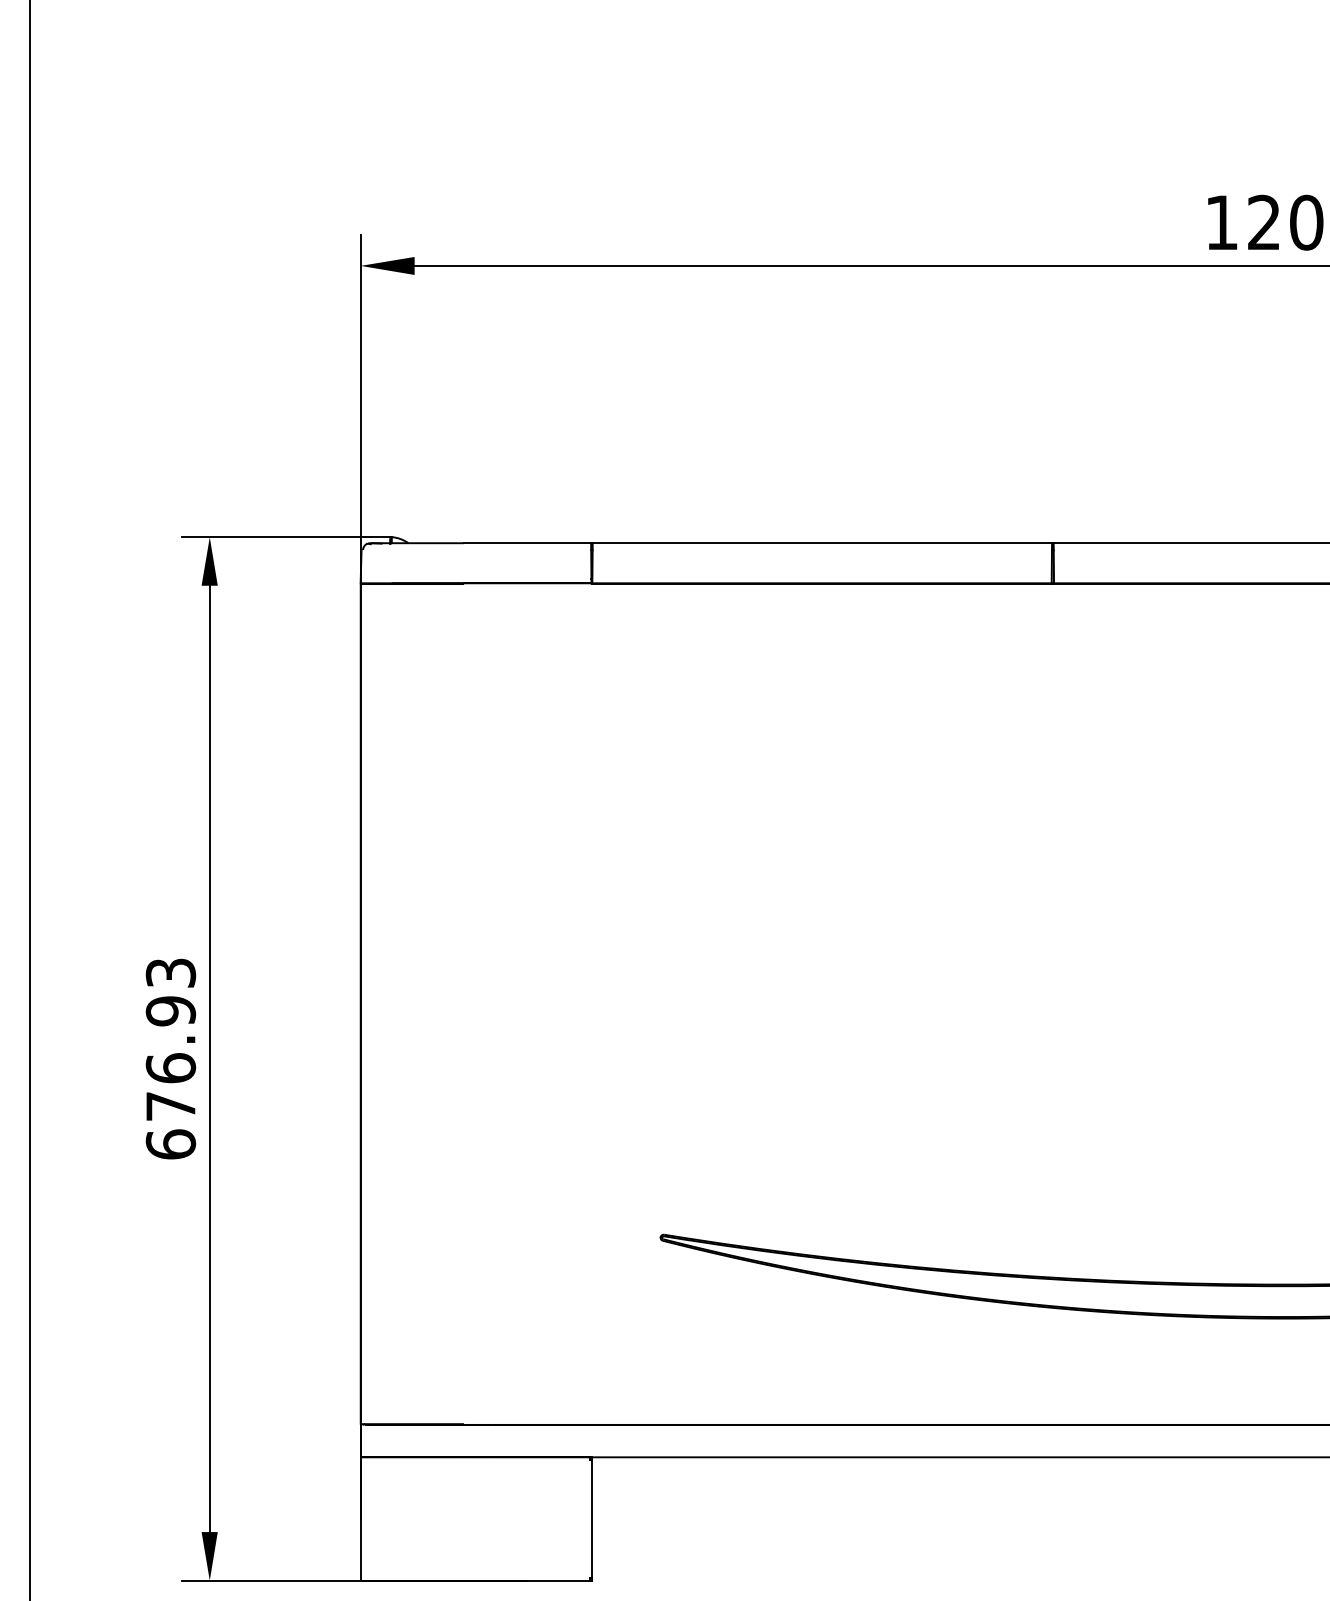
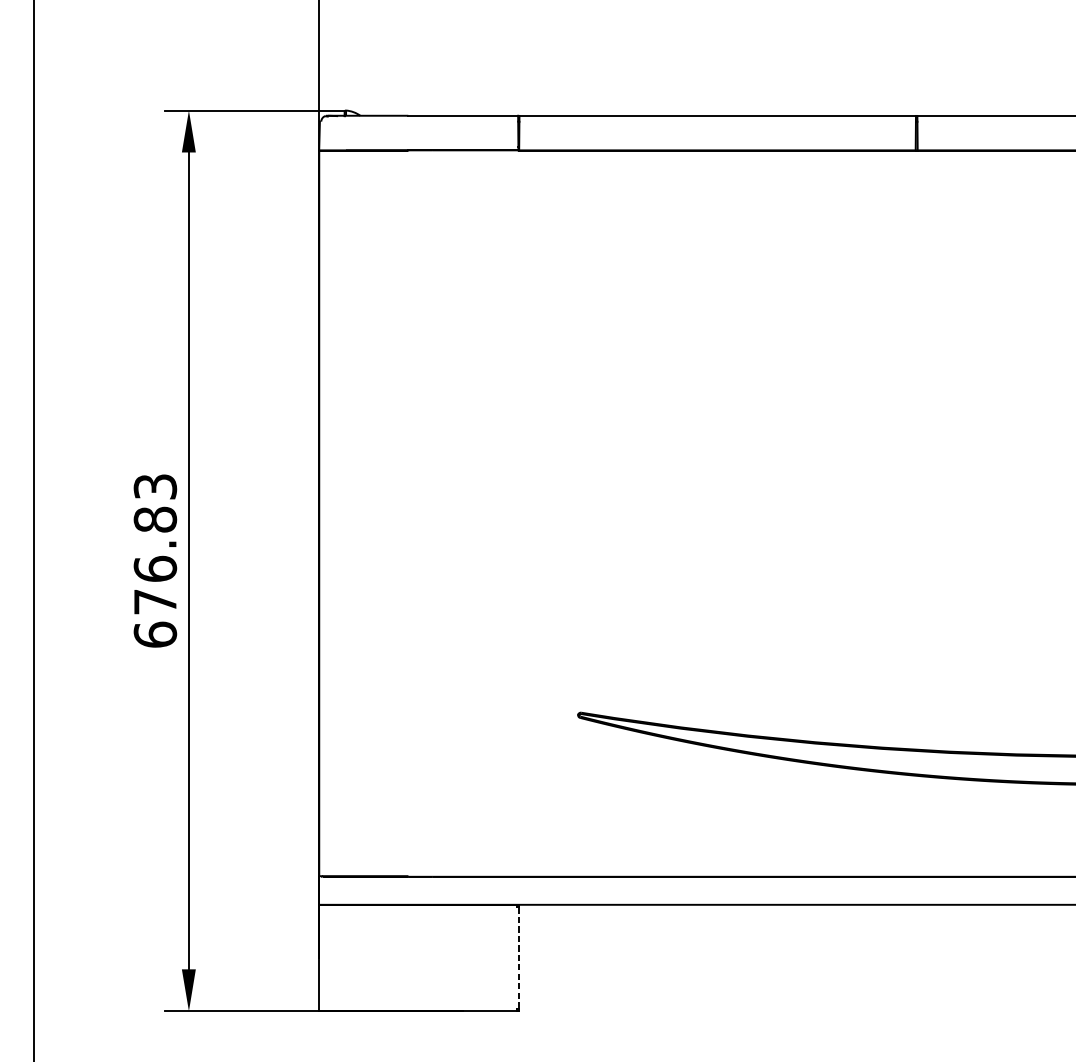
text: (171, 1011) -> (155, 519), 676.93 -> 676.83
line: (591, 1518) -> (518, 957), solid -> dashed

